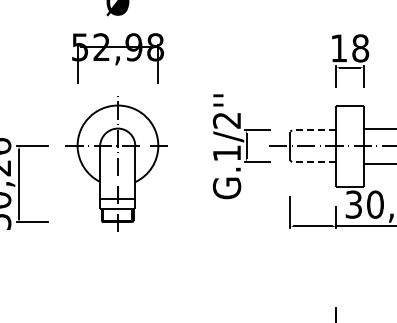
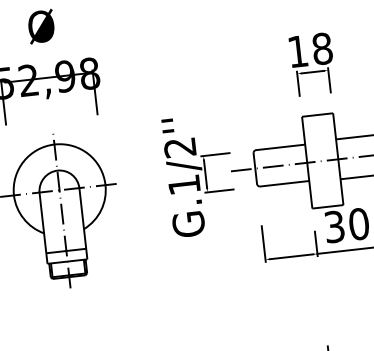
line: (313, 130) -> (279, 147), dashed -> solid
line: (313, 162) -> (283, 184), dashed -> solid

